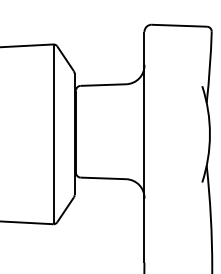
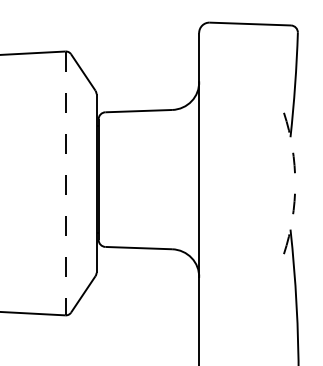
line: (53, 134) -> (65, 183), solid -> dashed
arc: (209, 134) -> (294, 183), solid -> dashed

